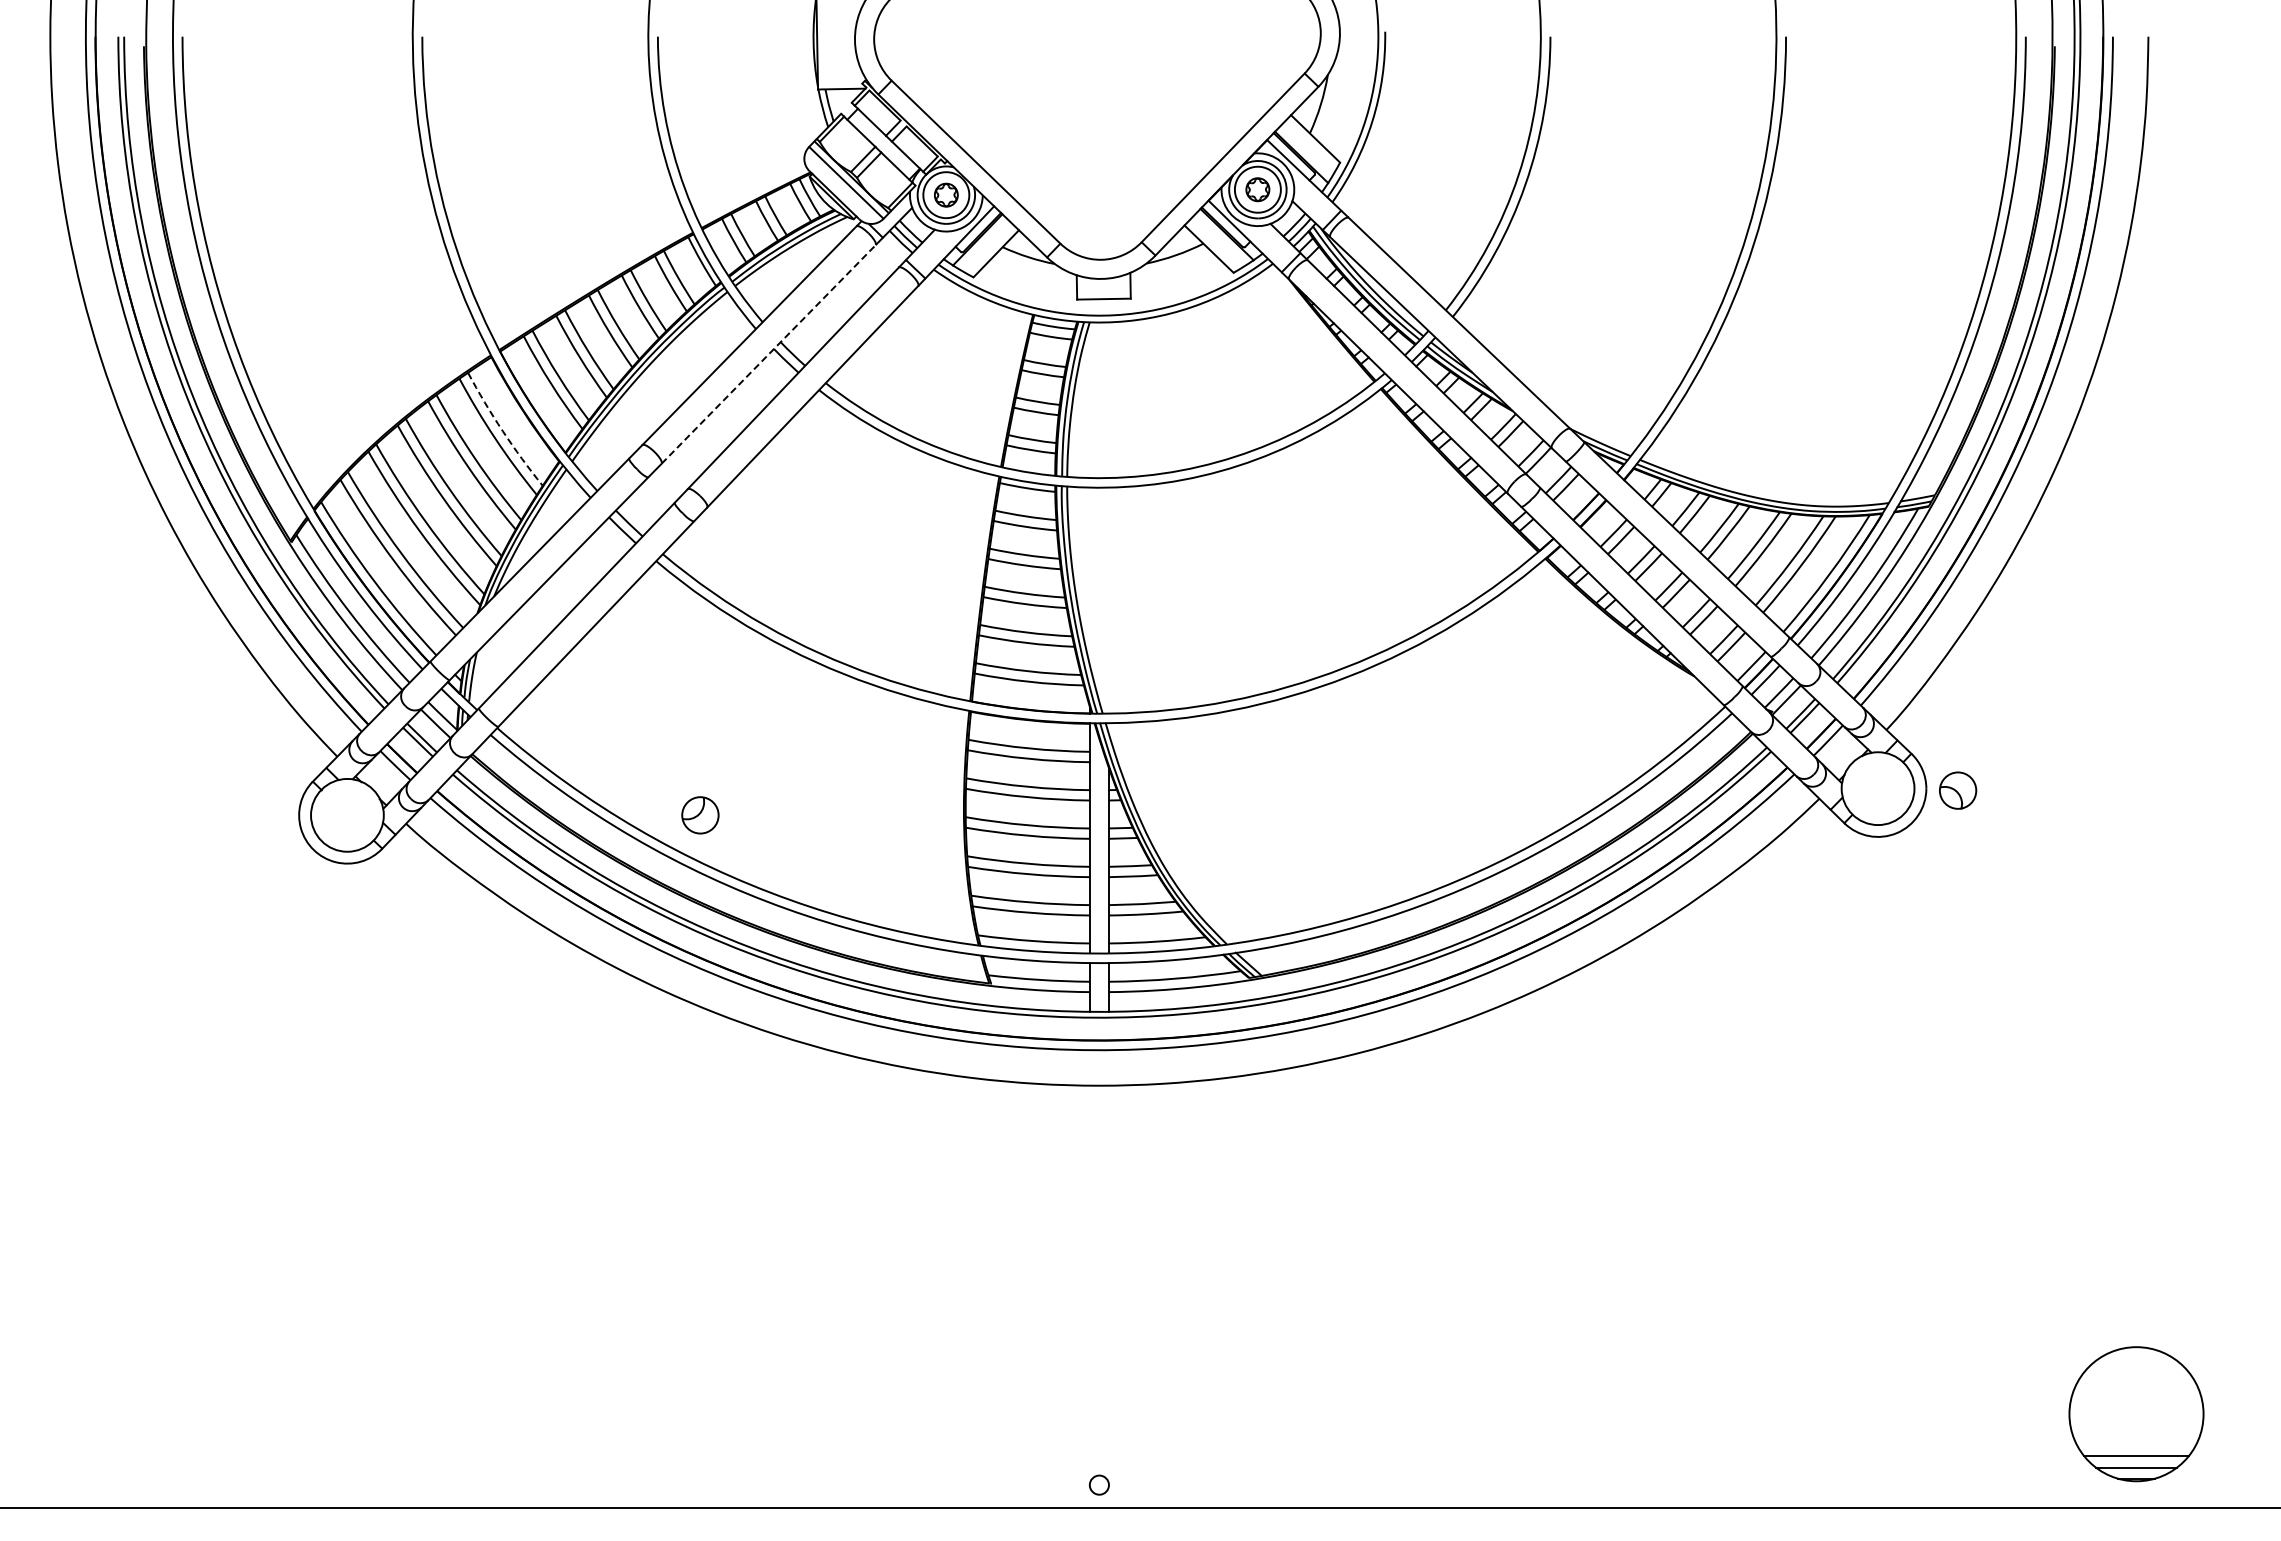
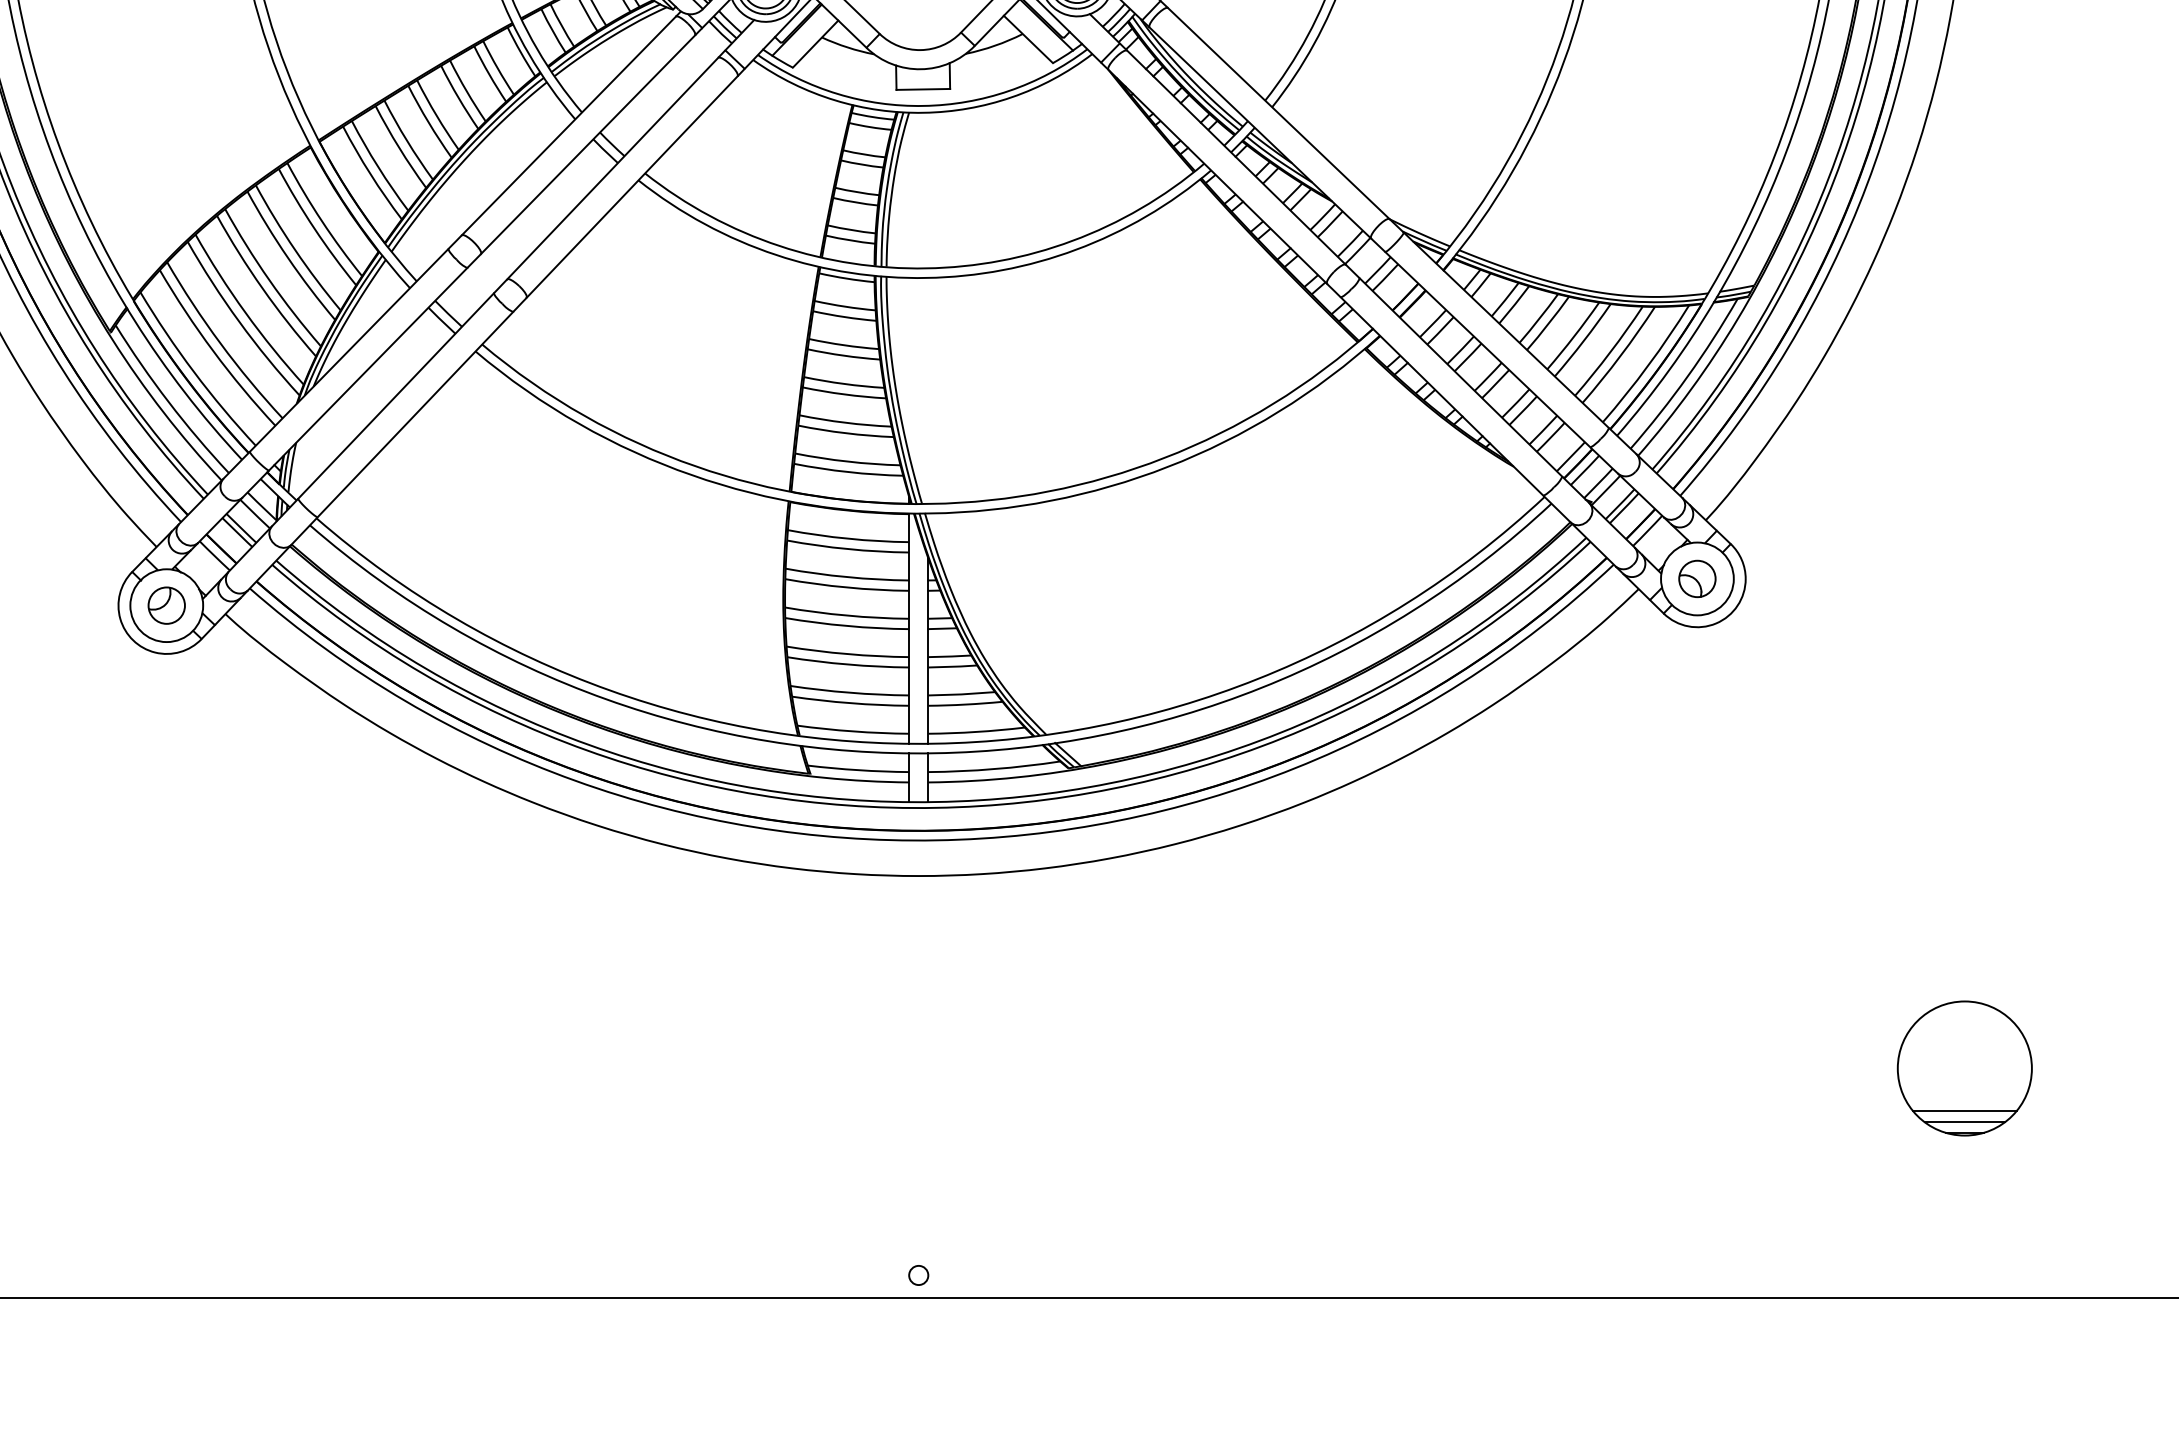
line: (768, 354) -> (587, 144), dashed -> solid
arc: (502, 431) -> (321, 221), dashed -> solid
part: (1958, 790) -> (1697, 578), moved
part: (700, 815) -> (166, 605), moved
part: (2136, 1414) -> (1964, 1068), moved

